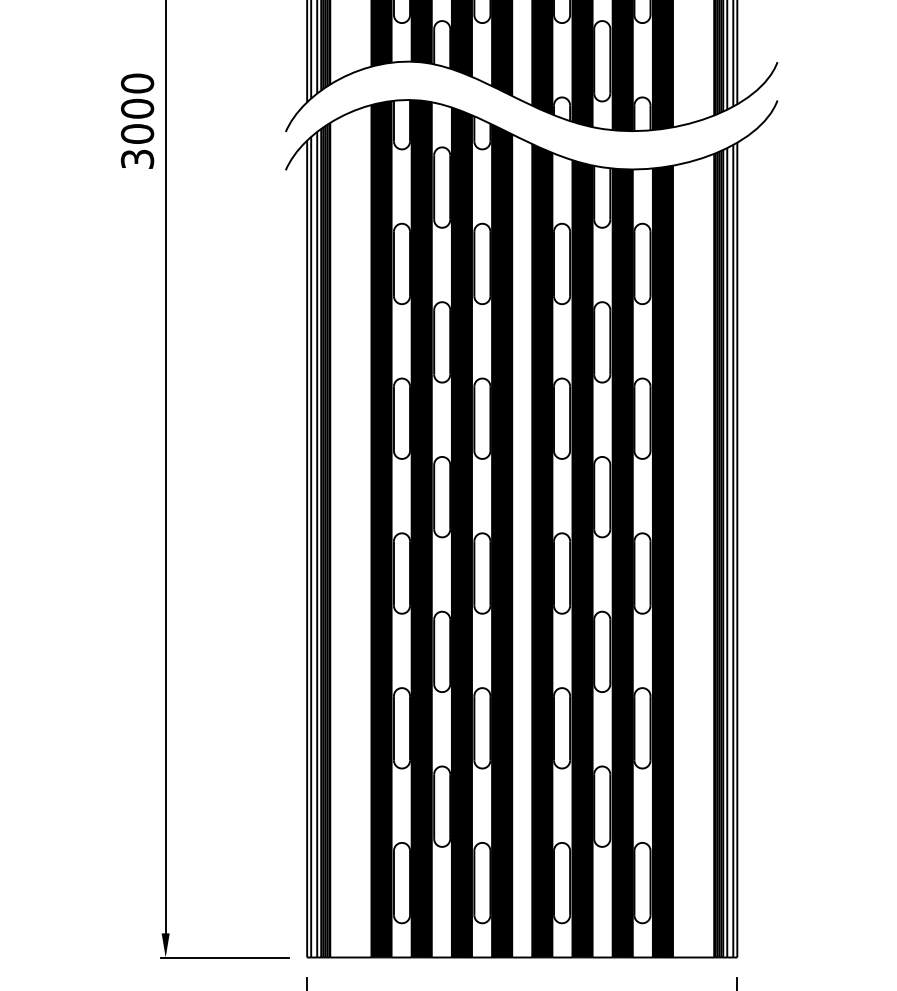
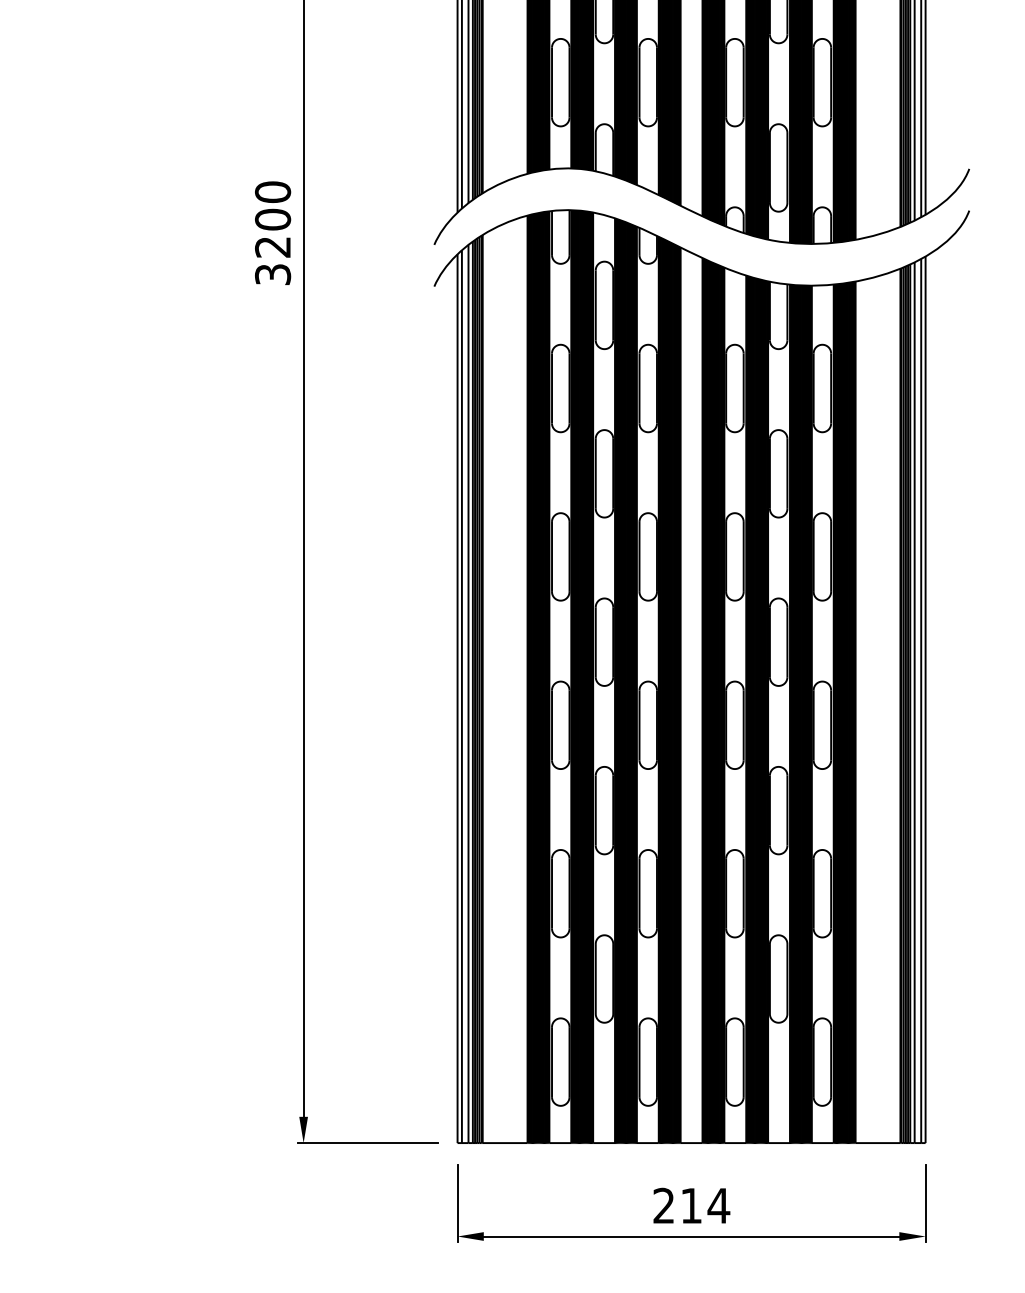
text: (137, 133) -> (273, 246), 3000 -> 3200

